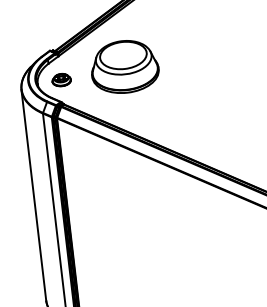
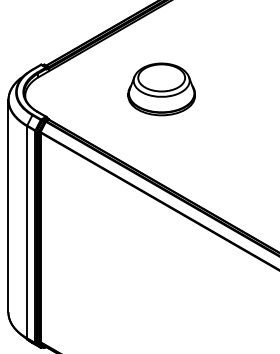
part: (124, 67) -> (161, 89), moved
part: (61, 80) -> (49, 95), removed

